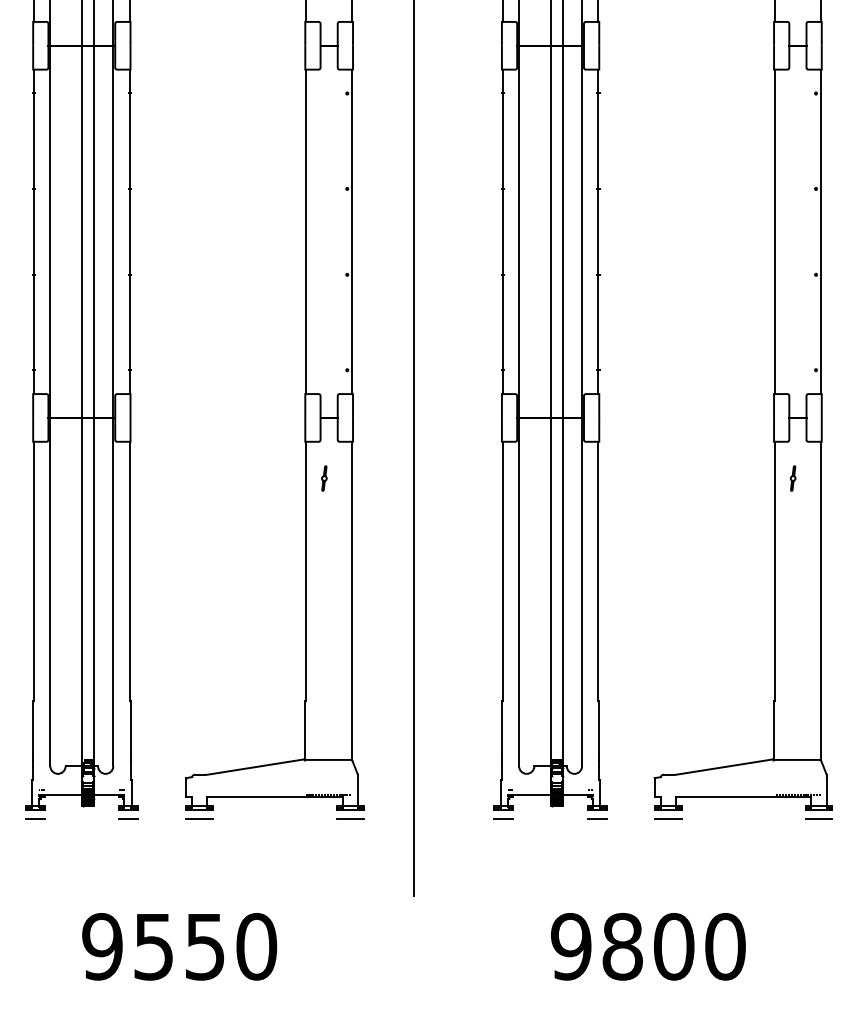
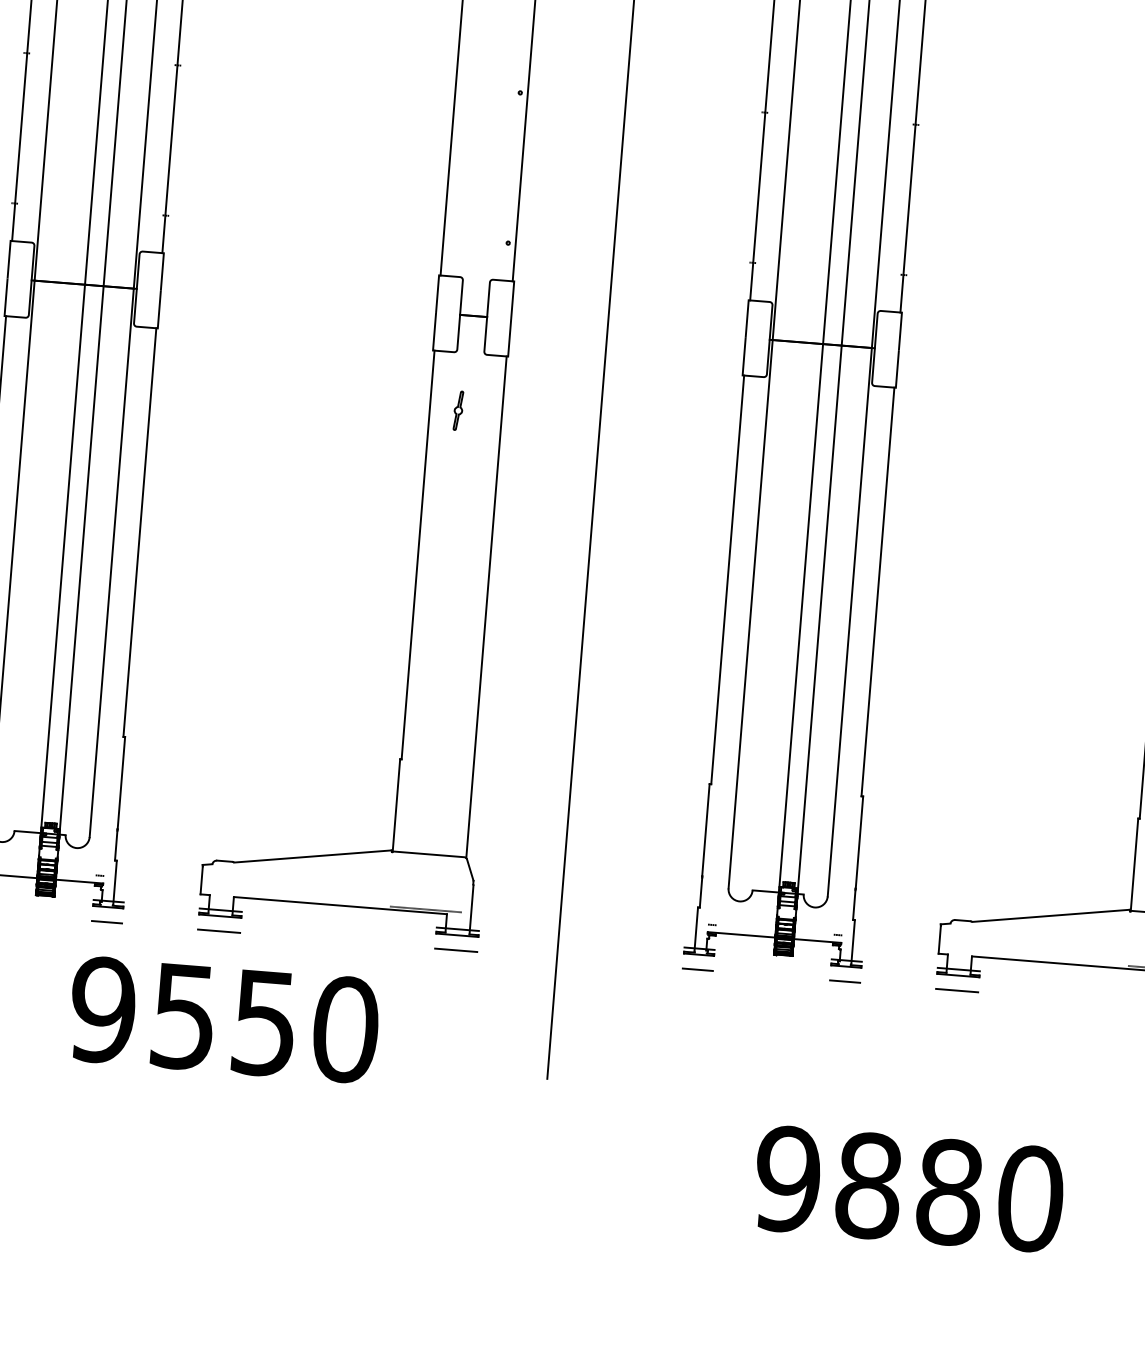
text: (179, 946) -> (224, 1019), moved
text: (673, 946) -> (948, 1191), 9800 -> 9880

